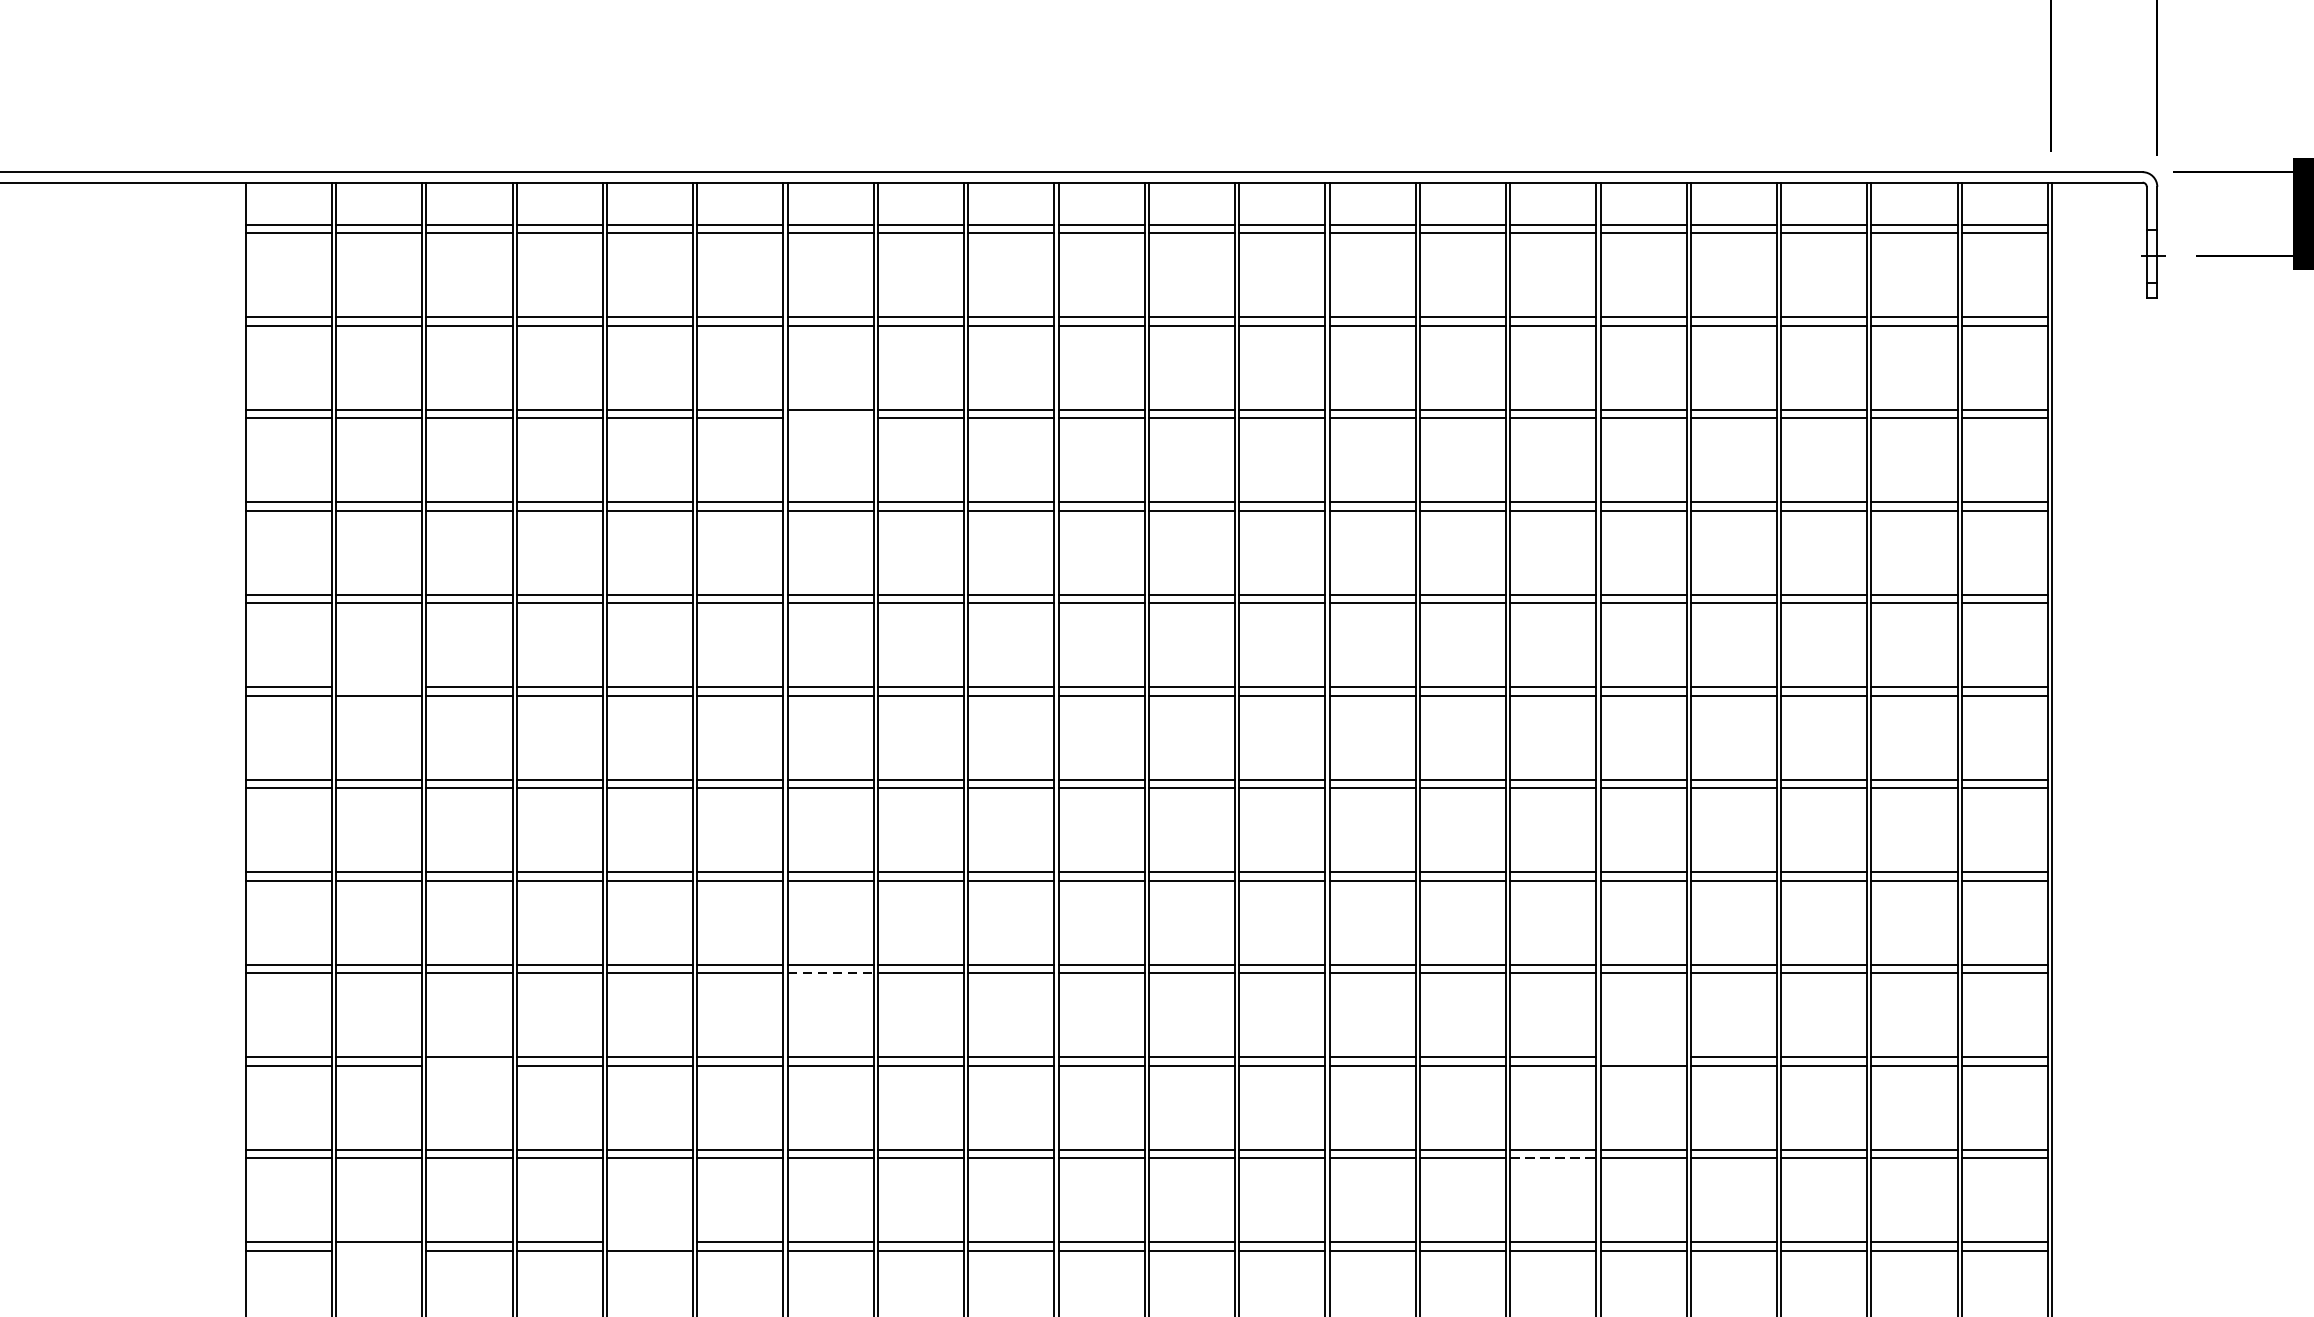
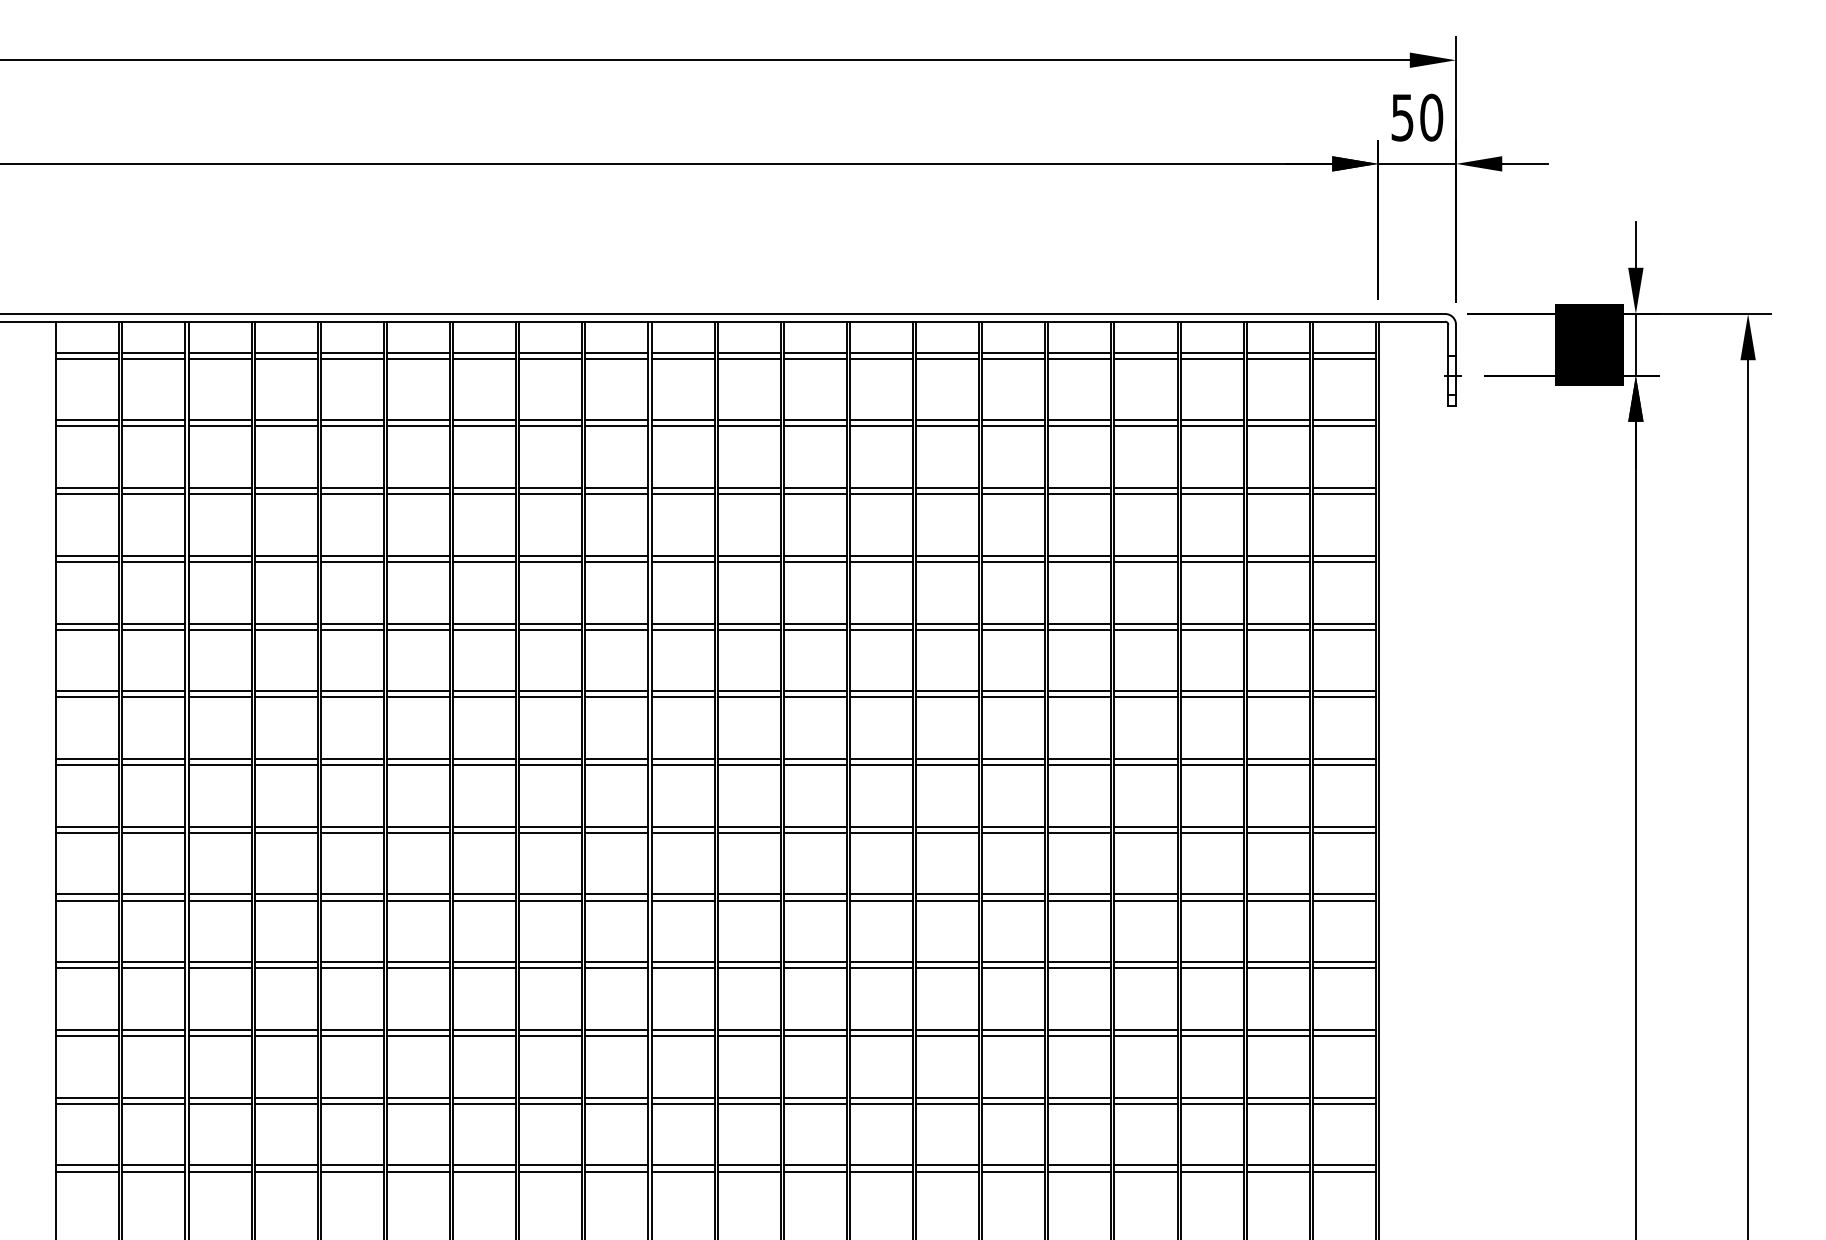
line: (830, 418) -> (484, 494), added
line: (378, 687) -> (153, 691), added
line: (830, 973) -> (484, 900), dashed -> solid
line: (1643, 1057) -> (1079, 962), added
line: (468, 1065) -> (219, 968), added
line: (1552, 1158) -> (1013, 1036), dashed -> solid
line: (648, 1242) -> (351, 1097), added
line: (378, 1250) -> (153, 1103), added

